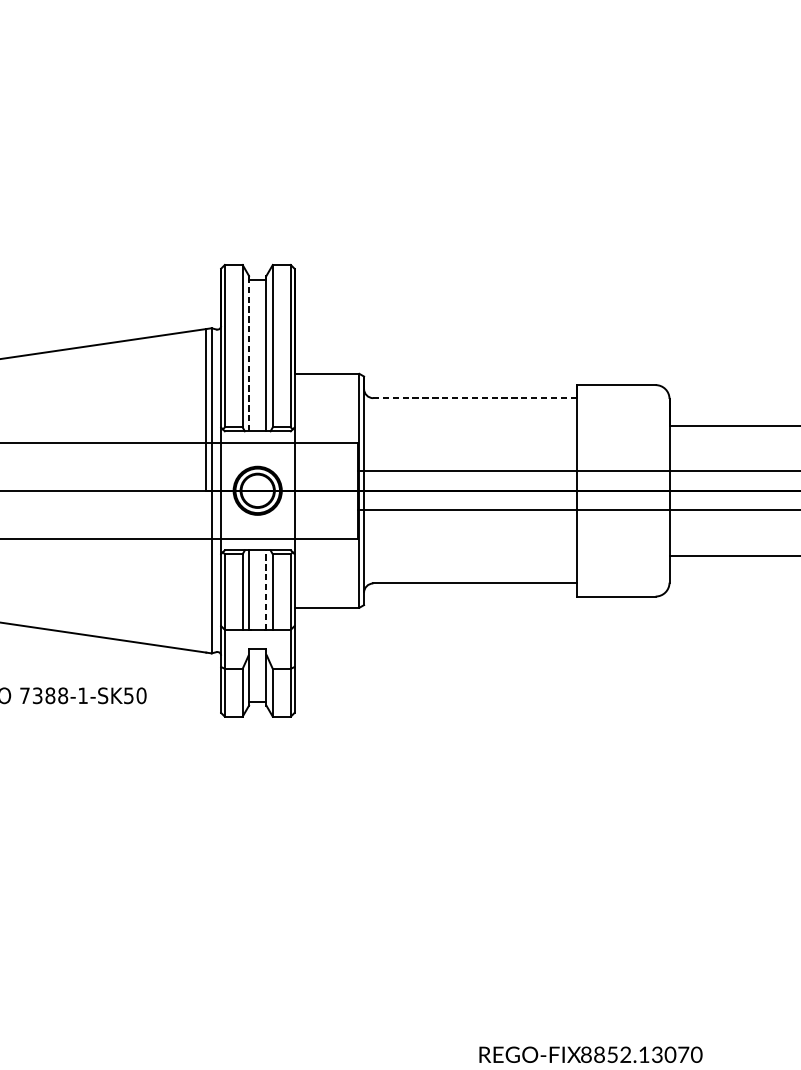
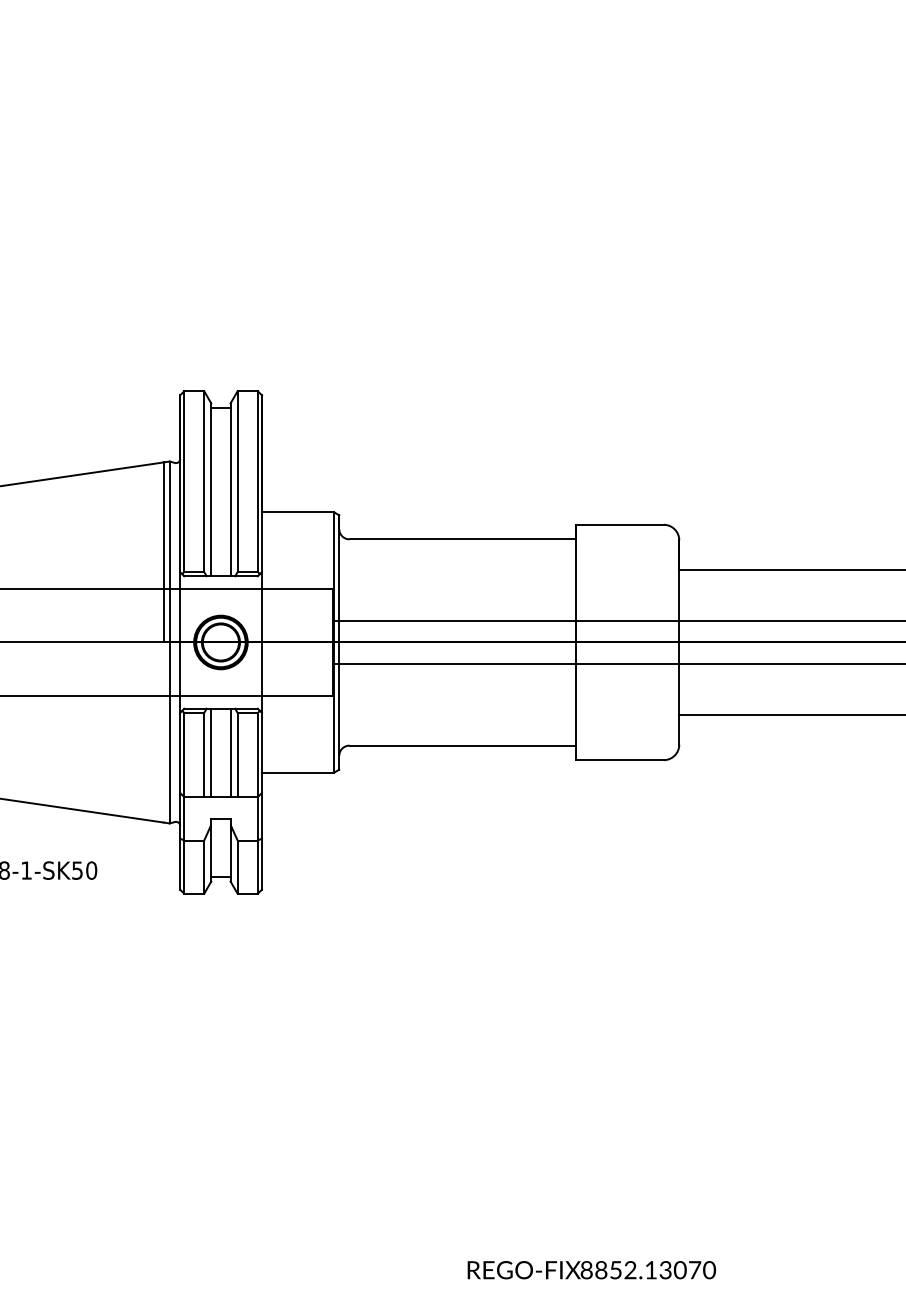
line: (249, 353) -> (211, 489), dashed -> solid
line: (474, 398) -> (462, 539), dashed -> solid
line: (266, 589) -> (230, 752), dashed -> solid

